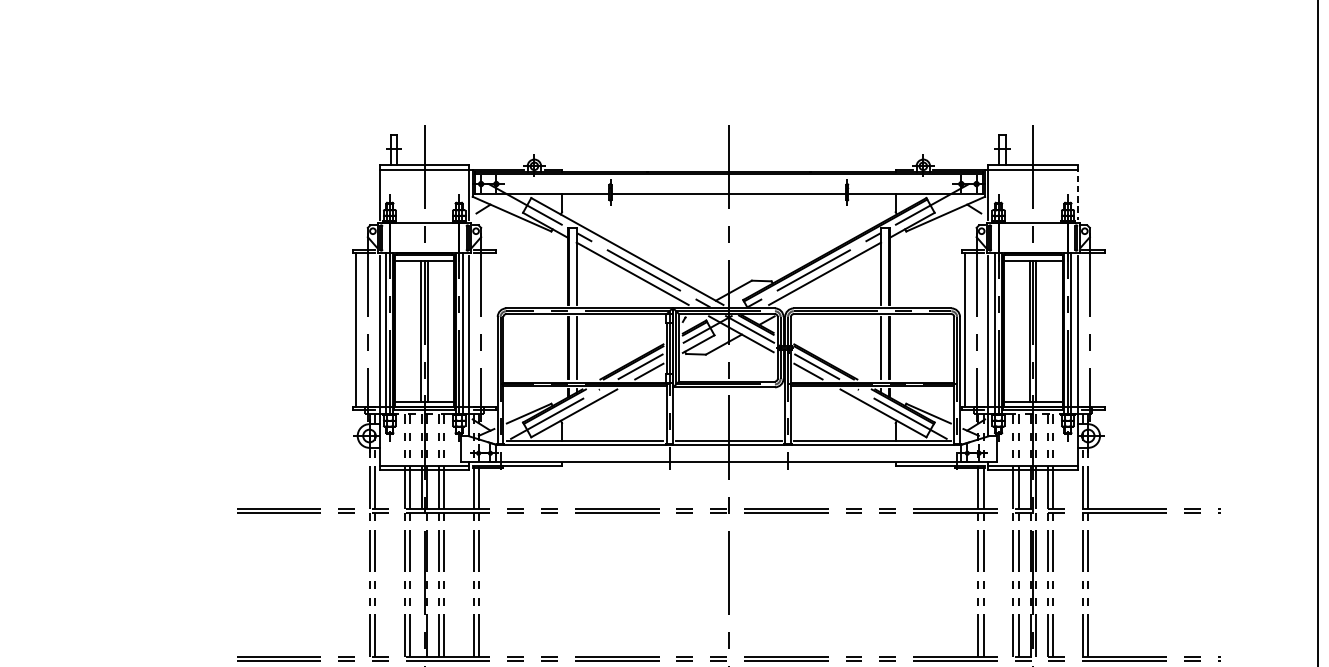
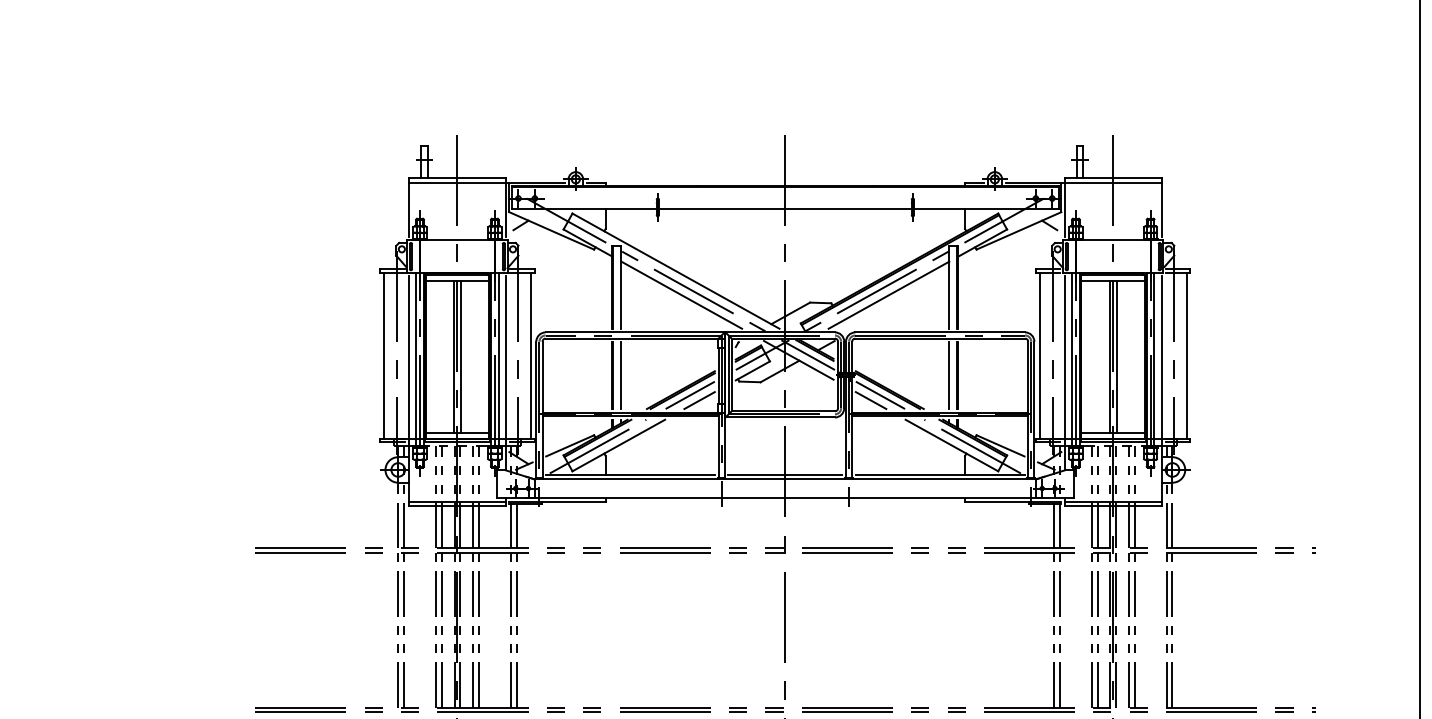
line: (1078, 193) -> (1161, 208), dashed -> solid
line: (492, 329) -> (530, 355), added
line: (1101, 329) -> (1186, 355), added
line: (421, 584) -> (454, 629), added

